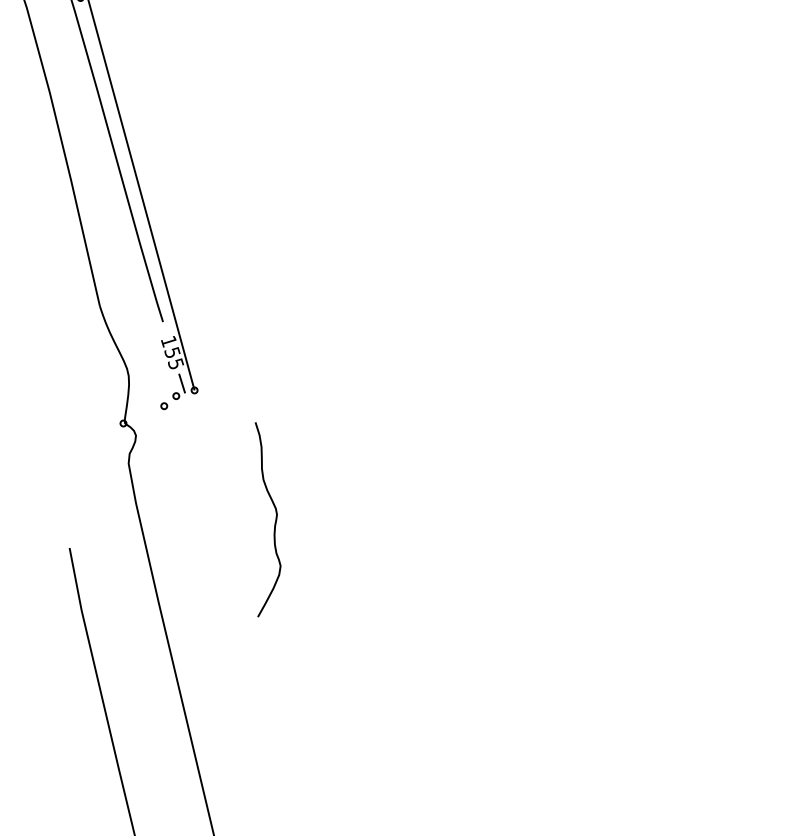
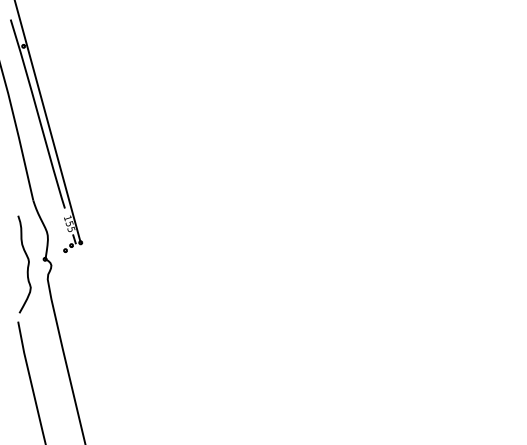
curve: (274, 519) -> (27, 264), moved

